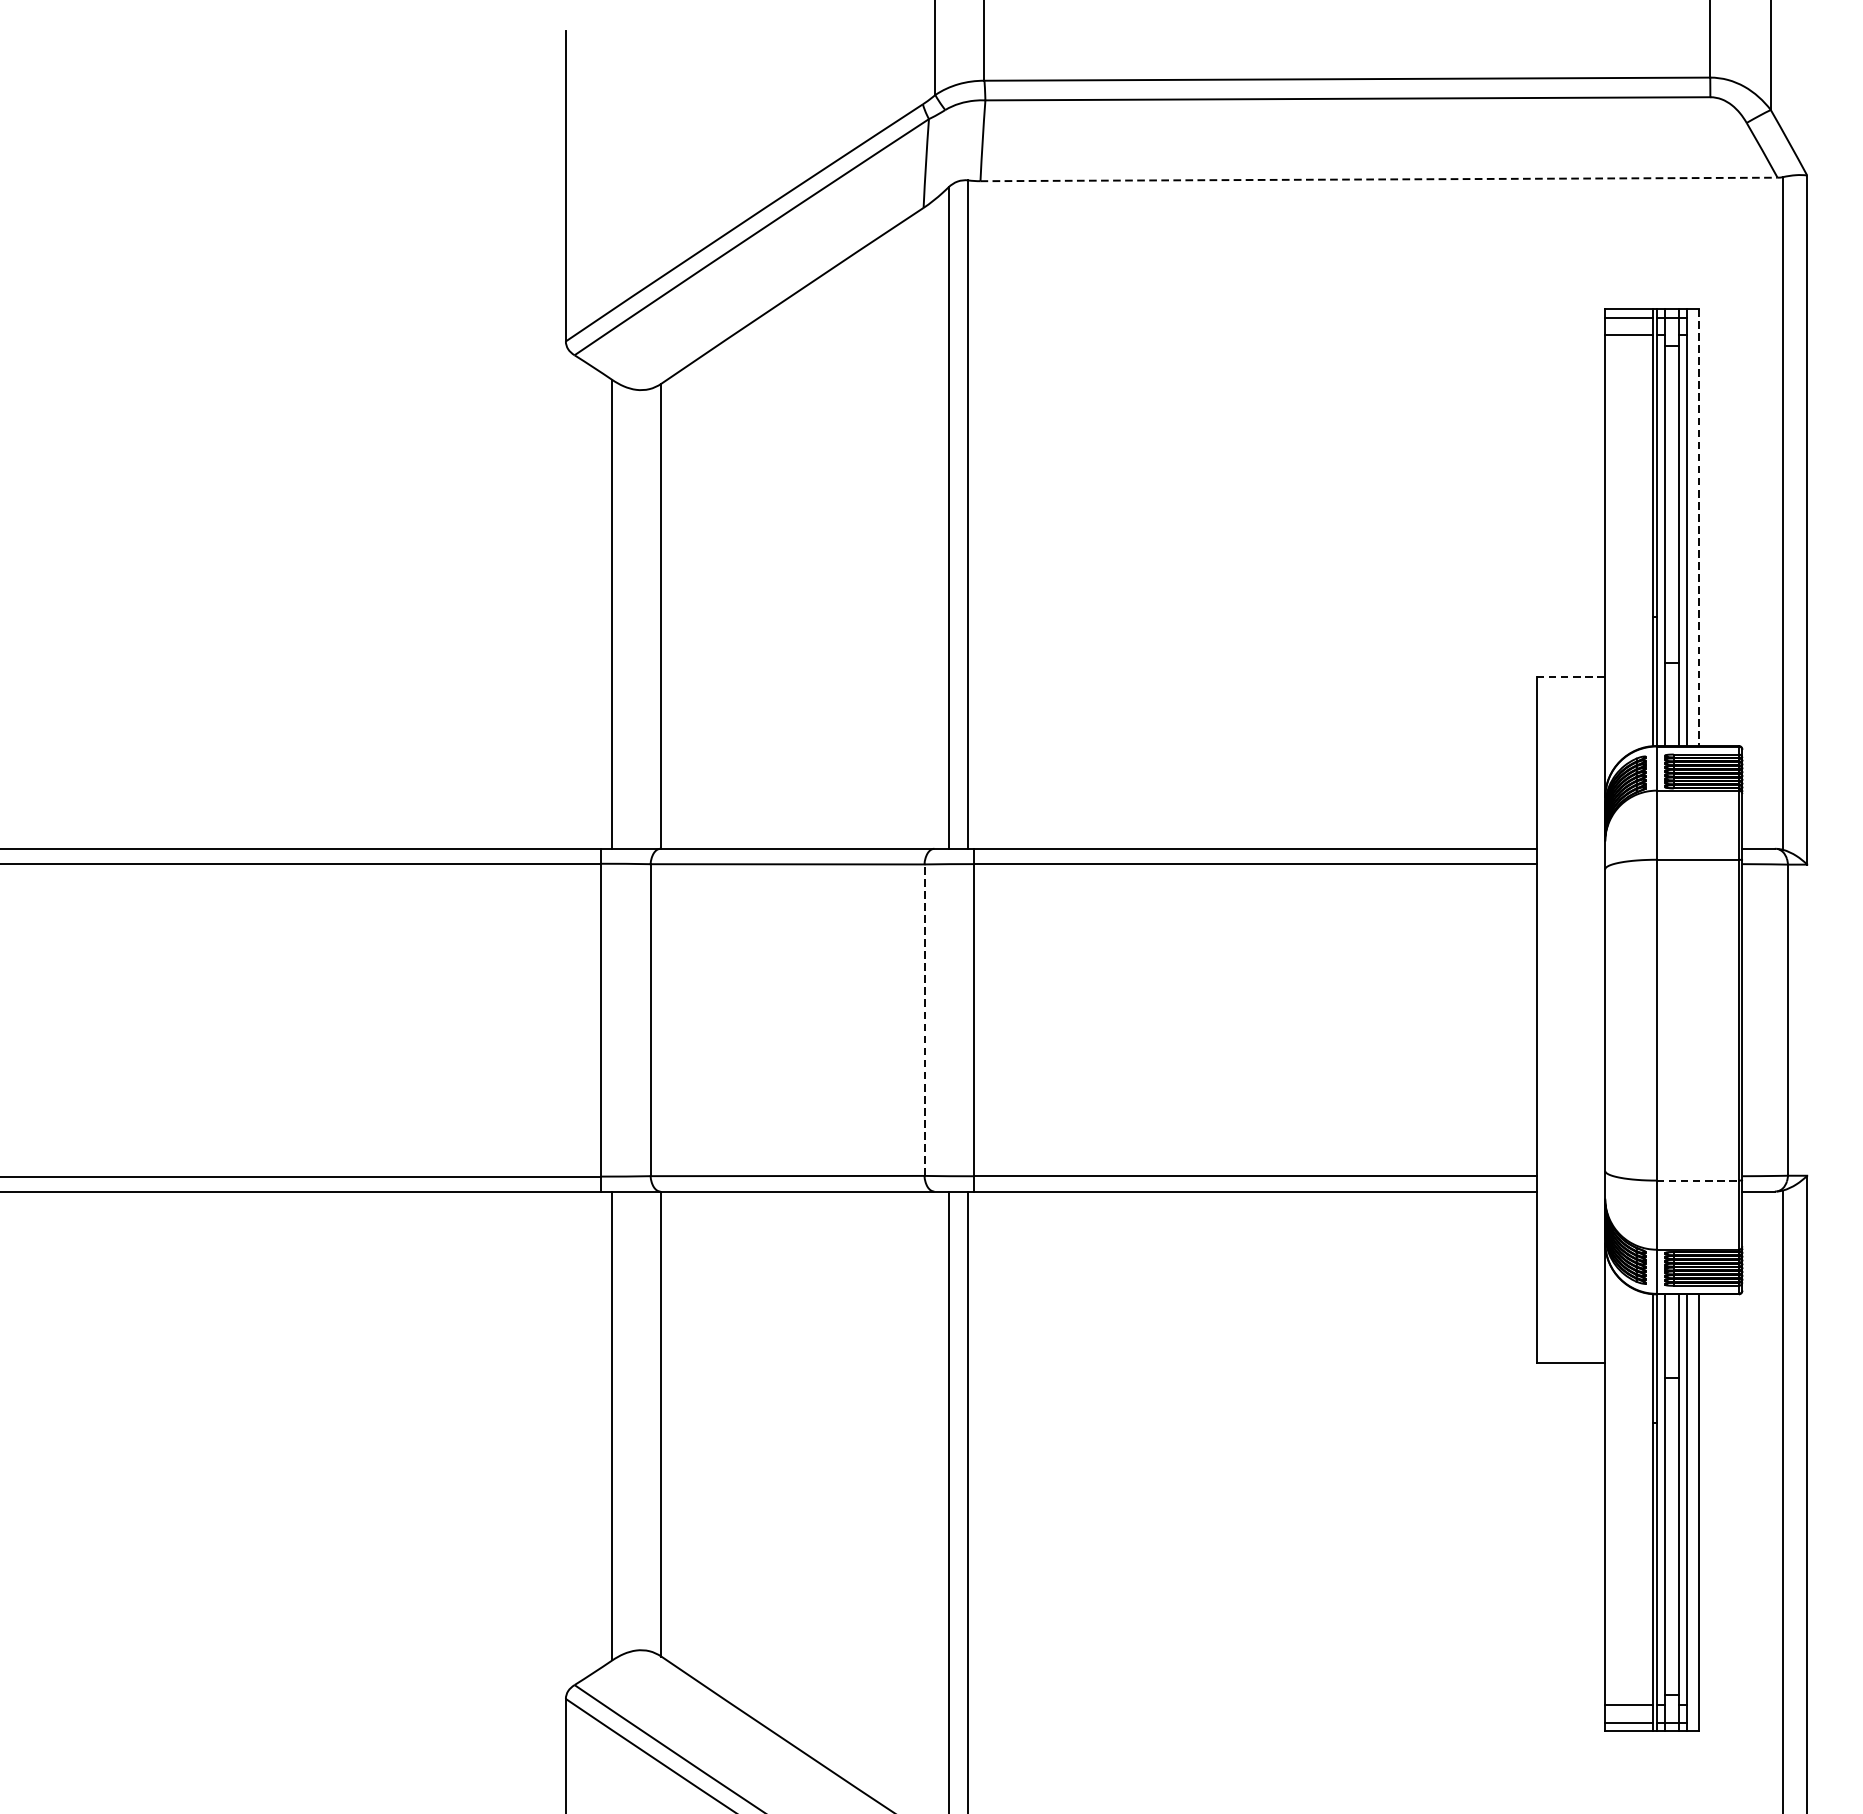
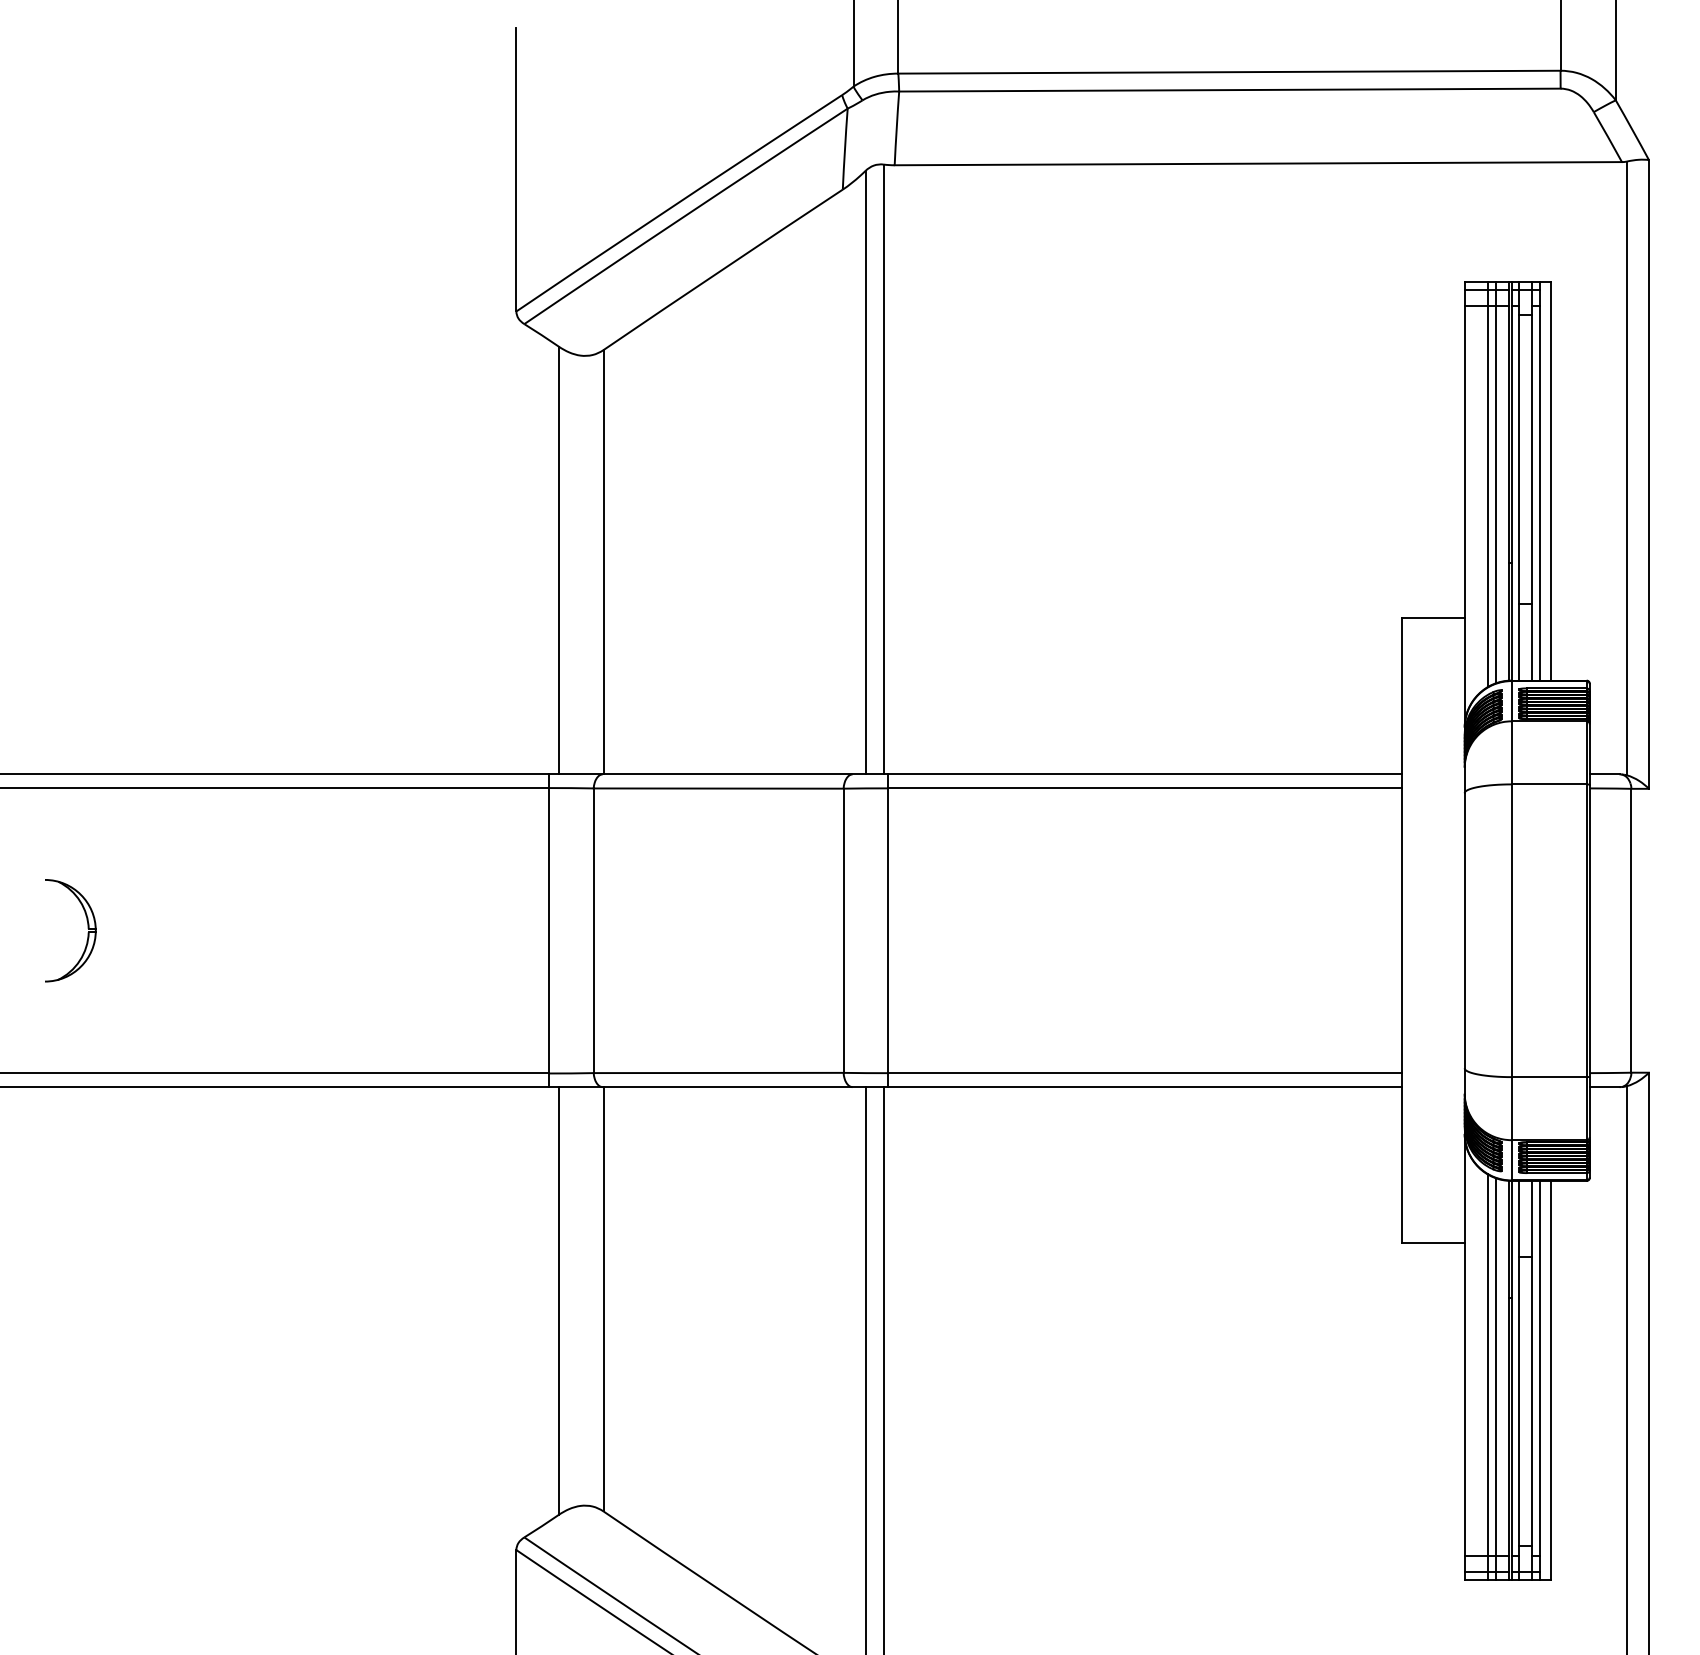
line: (1379, 179) -> (1258, 163), dashed -> solid
line: (1699, 527) -> (1550, 481), dashed -> solid
line: (1638, 528) -> (1495, 482), added
line: (1631, 531) -> (1488, 484), added
line: (1571, 677) -> (1433, 618), dashed -> solid
part: (95, 1017) -> (87, 928), added
line: (924, 1019) -> (843, 930), dashed -> solid
line: (1698, 1181) -> (1549, 1077), dashed -> solid
line: (1631, 1508) -> (1488, 1376), added
line: (1638, 1510) -> (1495, 1378), added

